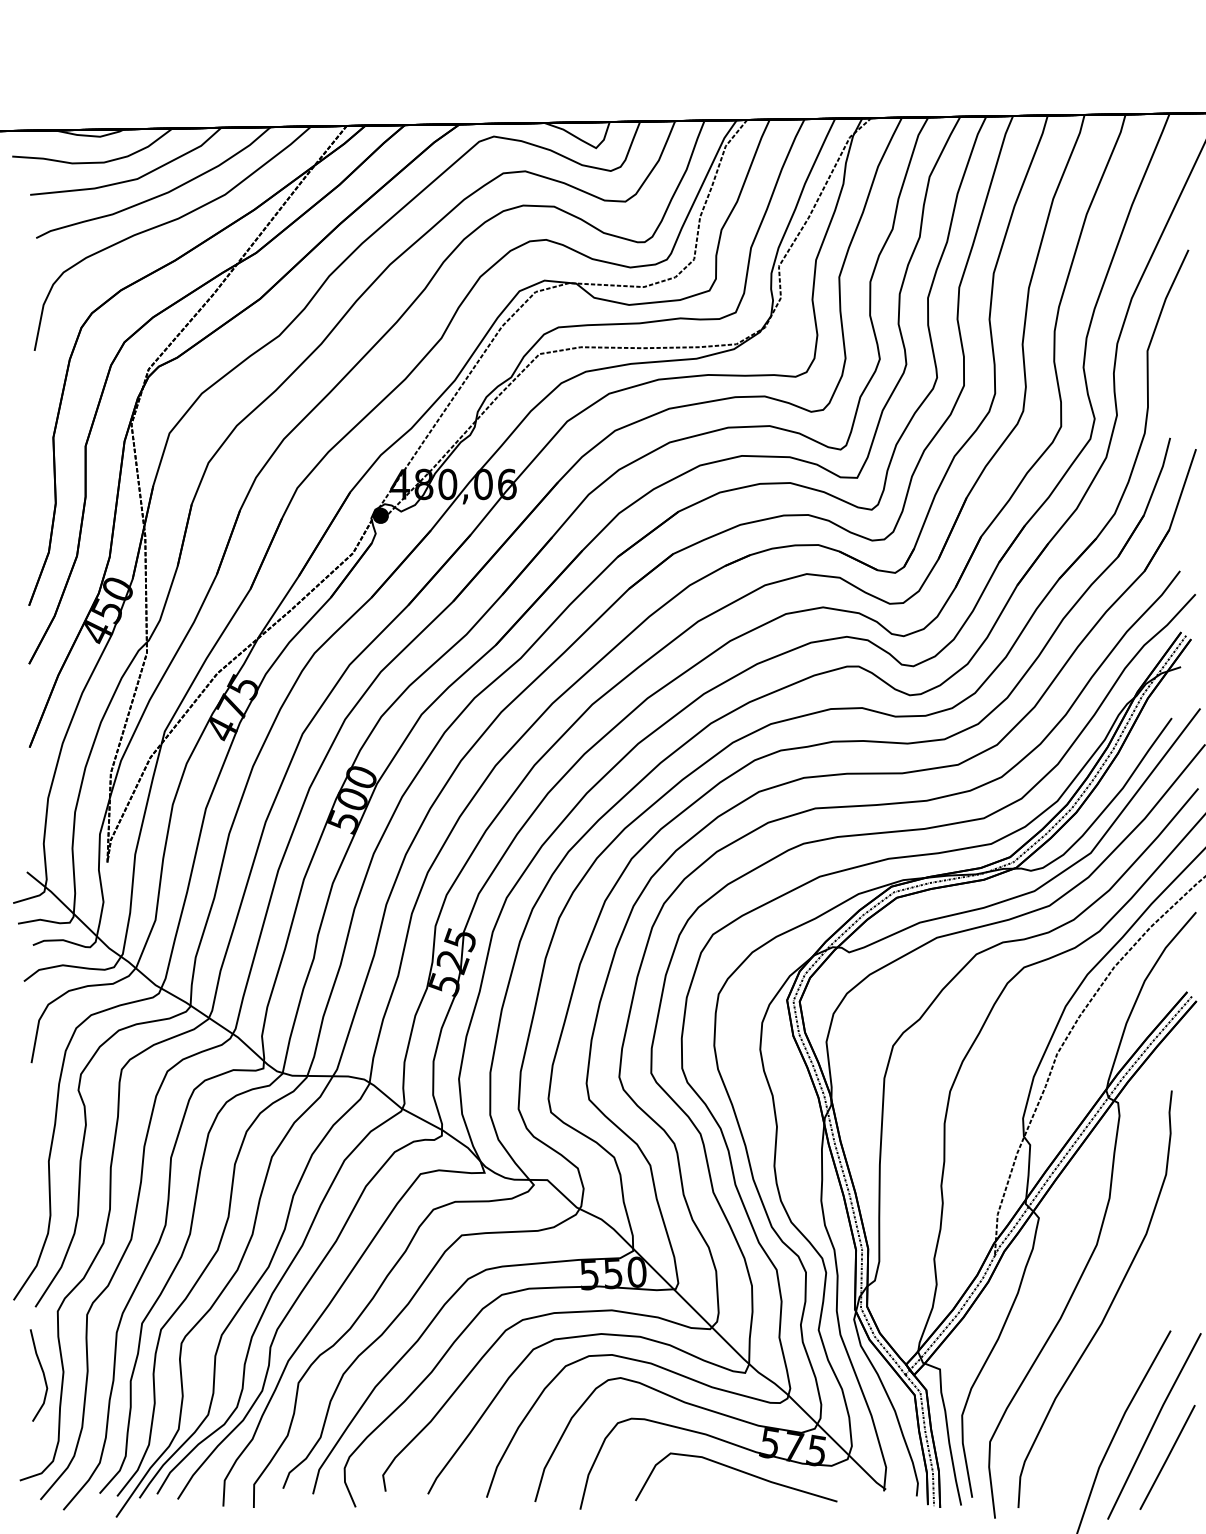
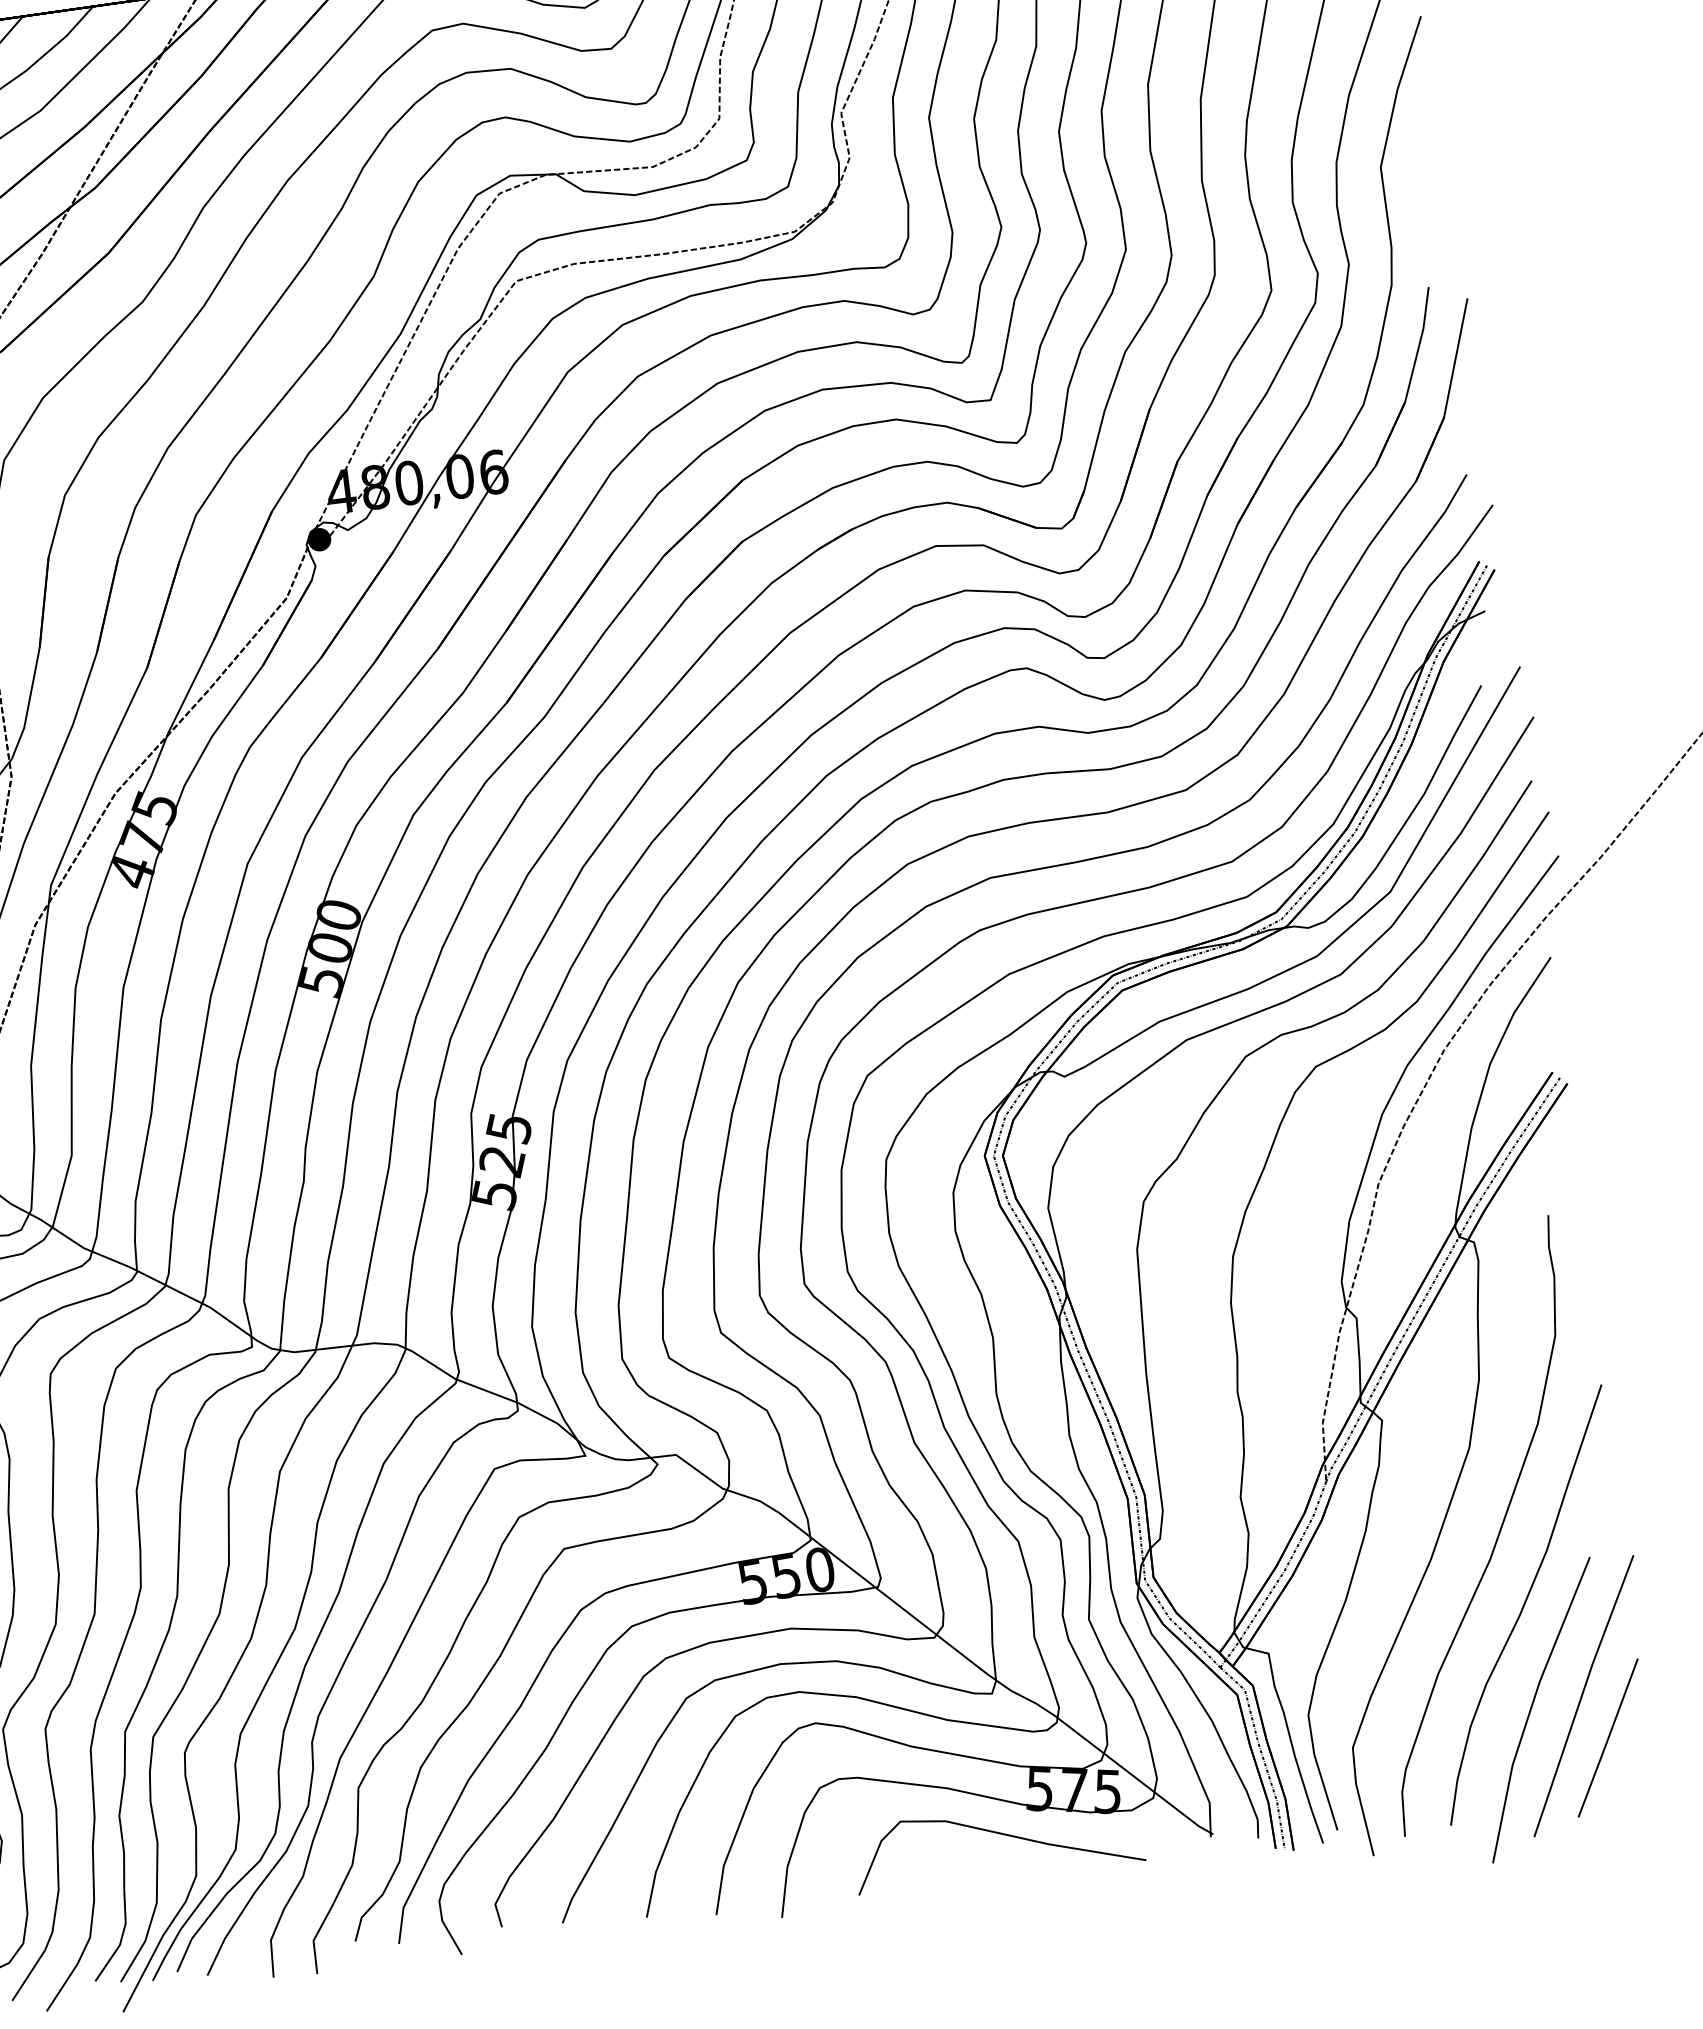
curve: (1122, 1357) -> (1526, 1603), added

